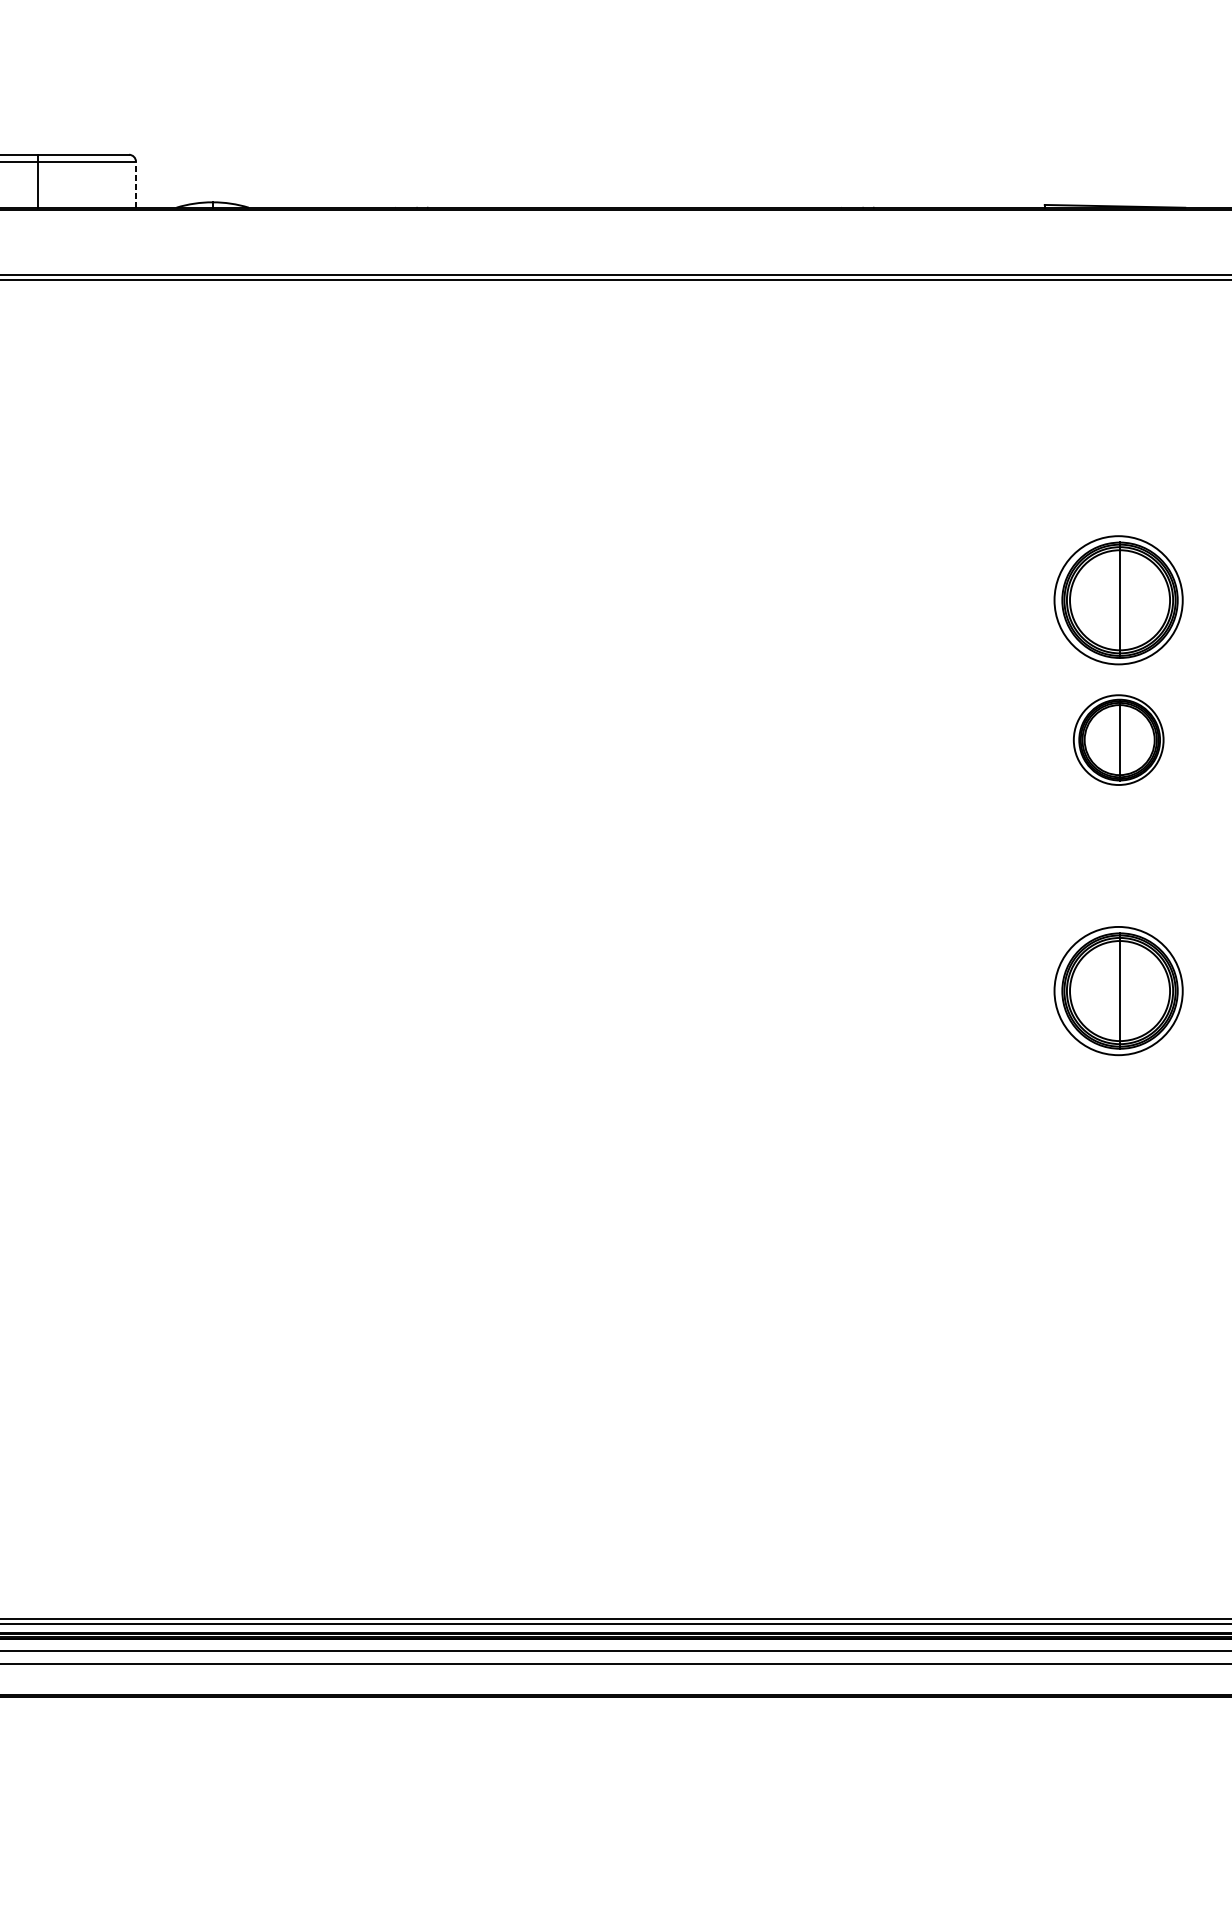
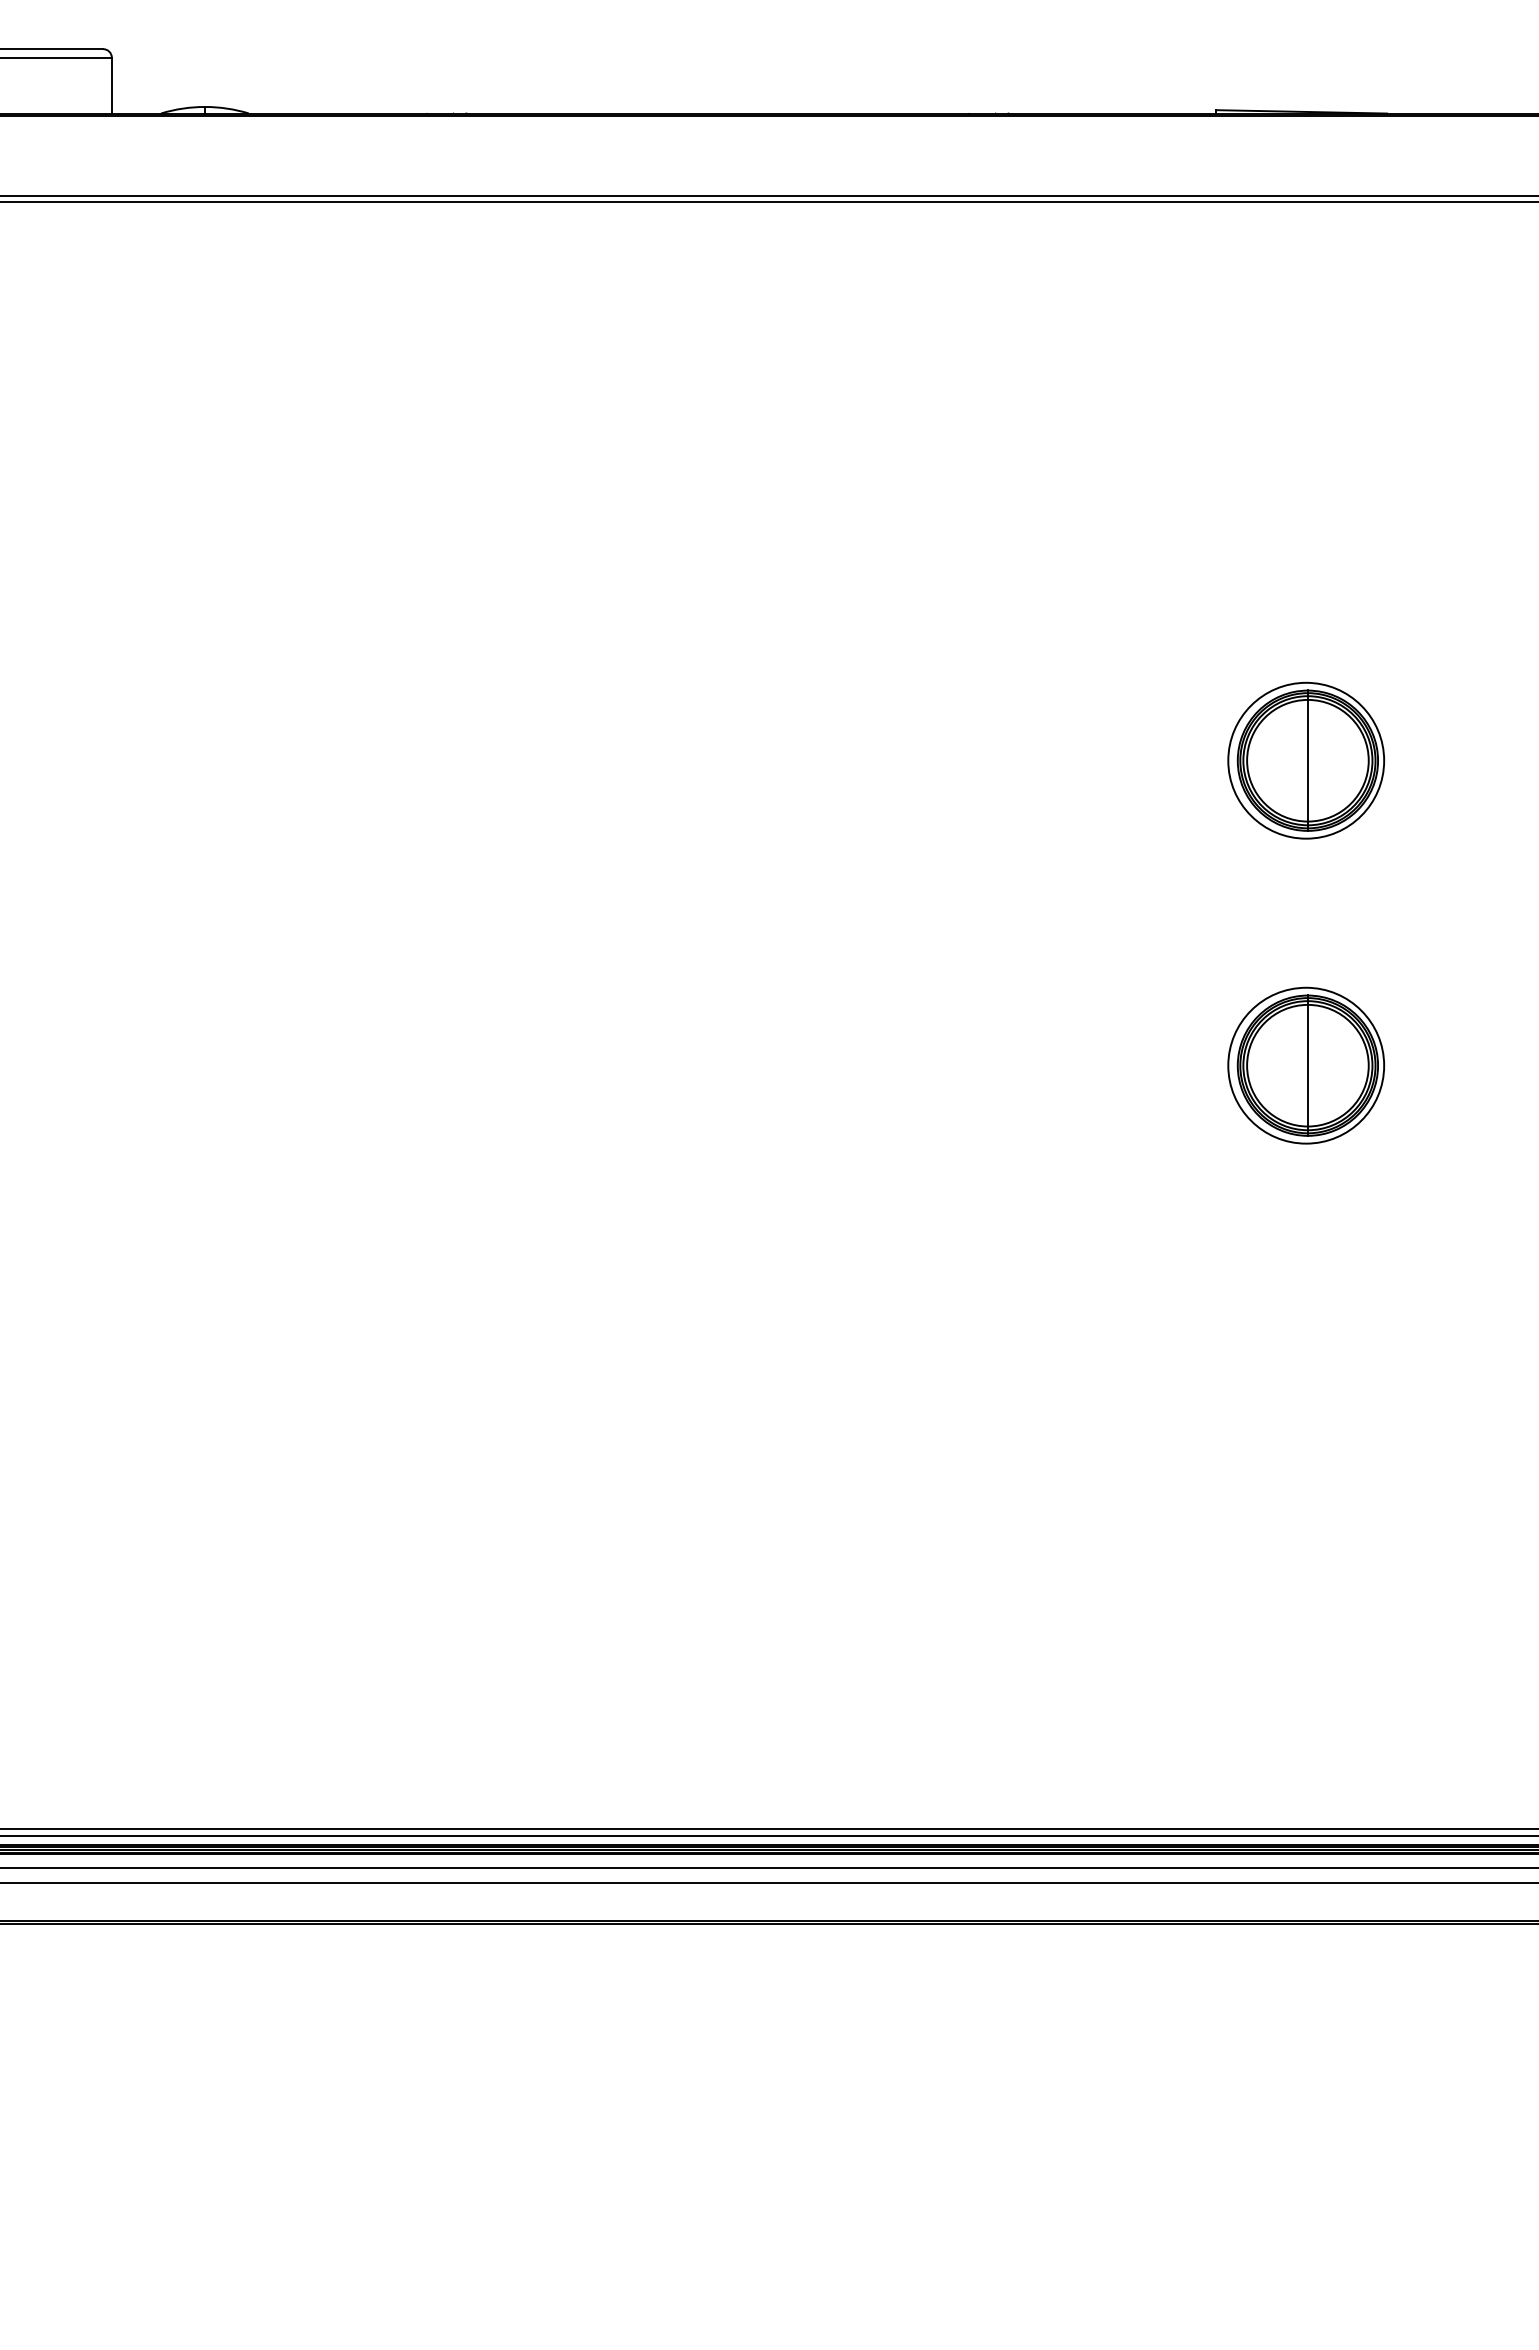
line: (135, 184) -> (111, 85), dashed -> solid
part: (1118, 600) -> (1306, 590), removed
part: (1118, 739) -> (1306, 760), size x1.43

